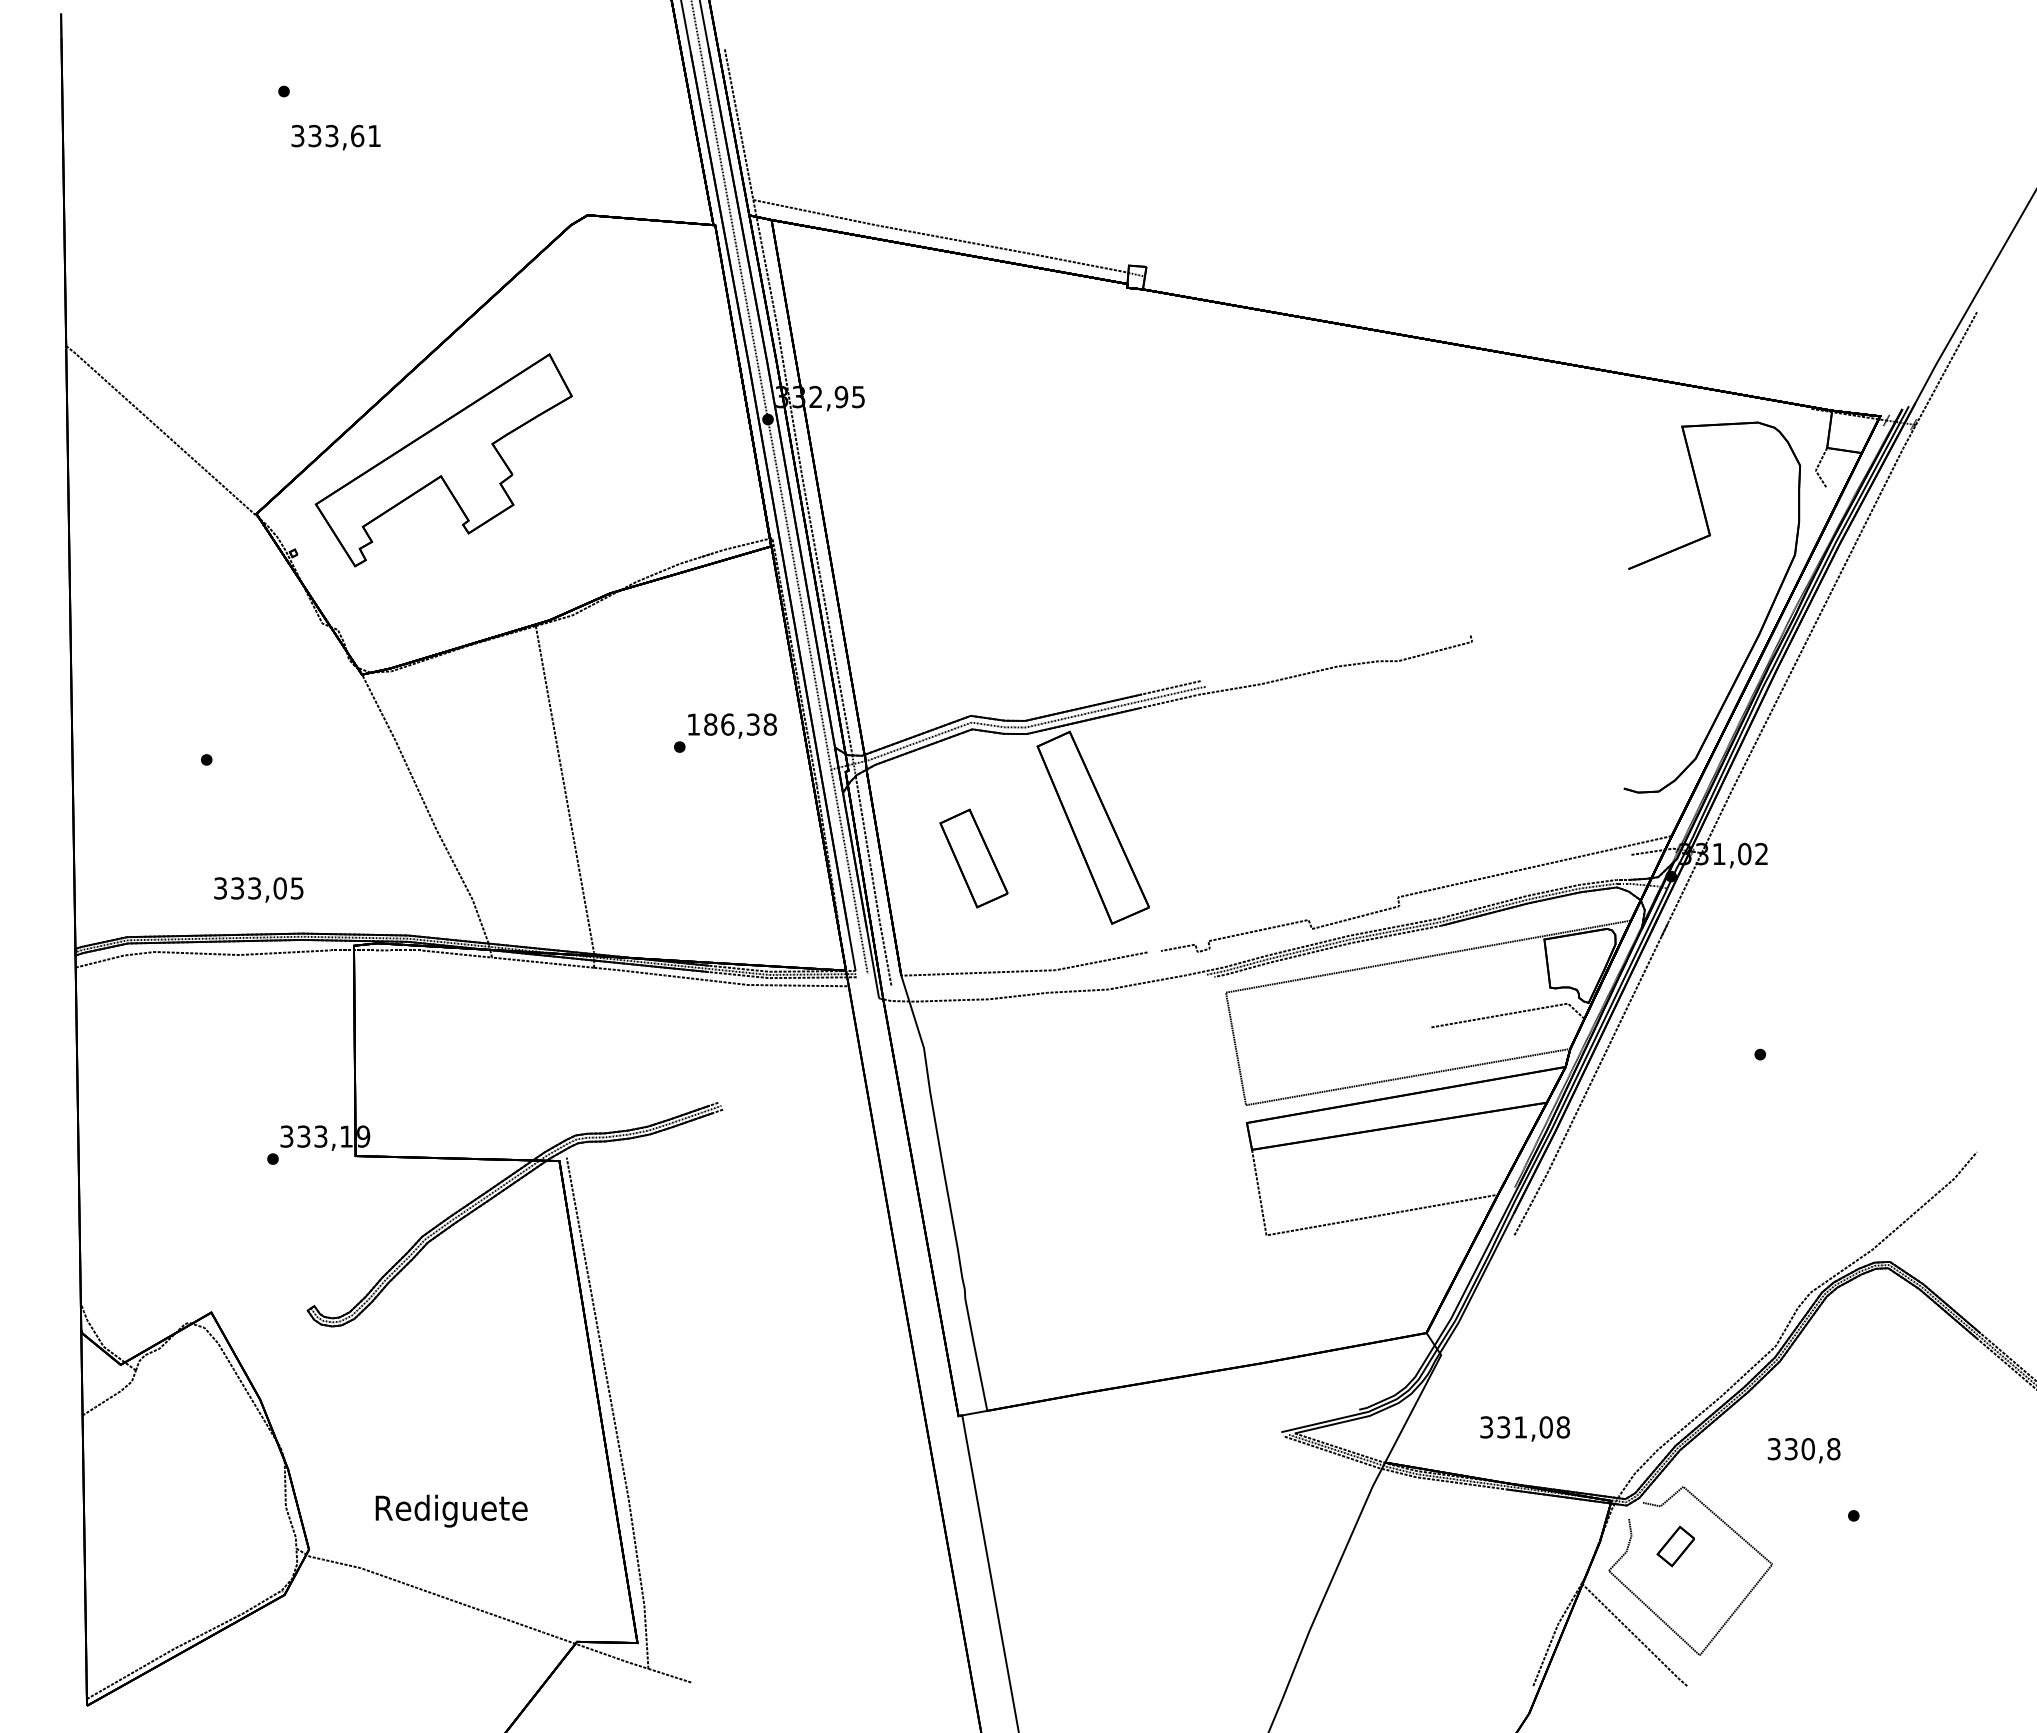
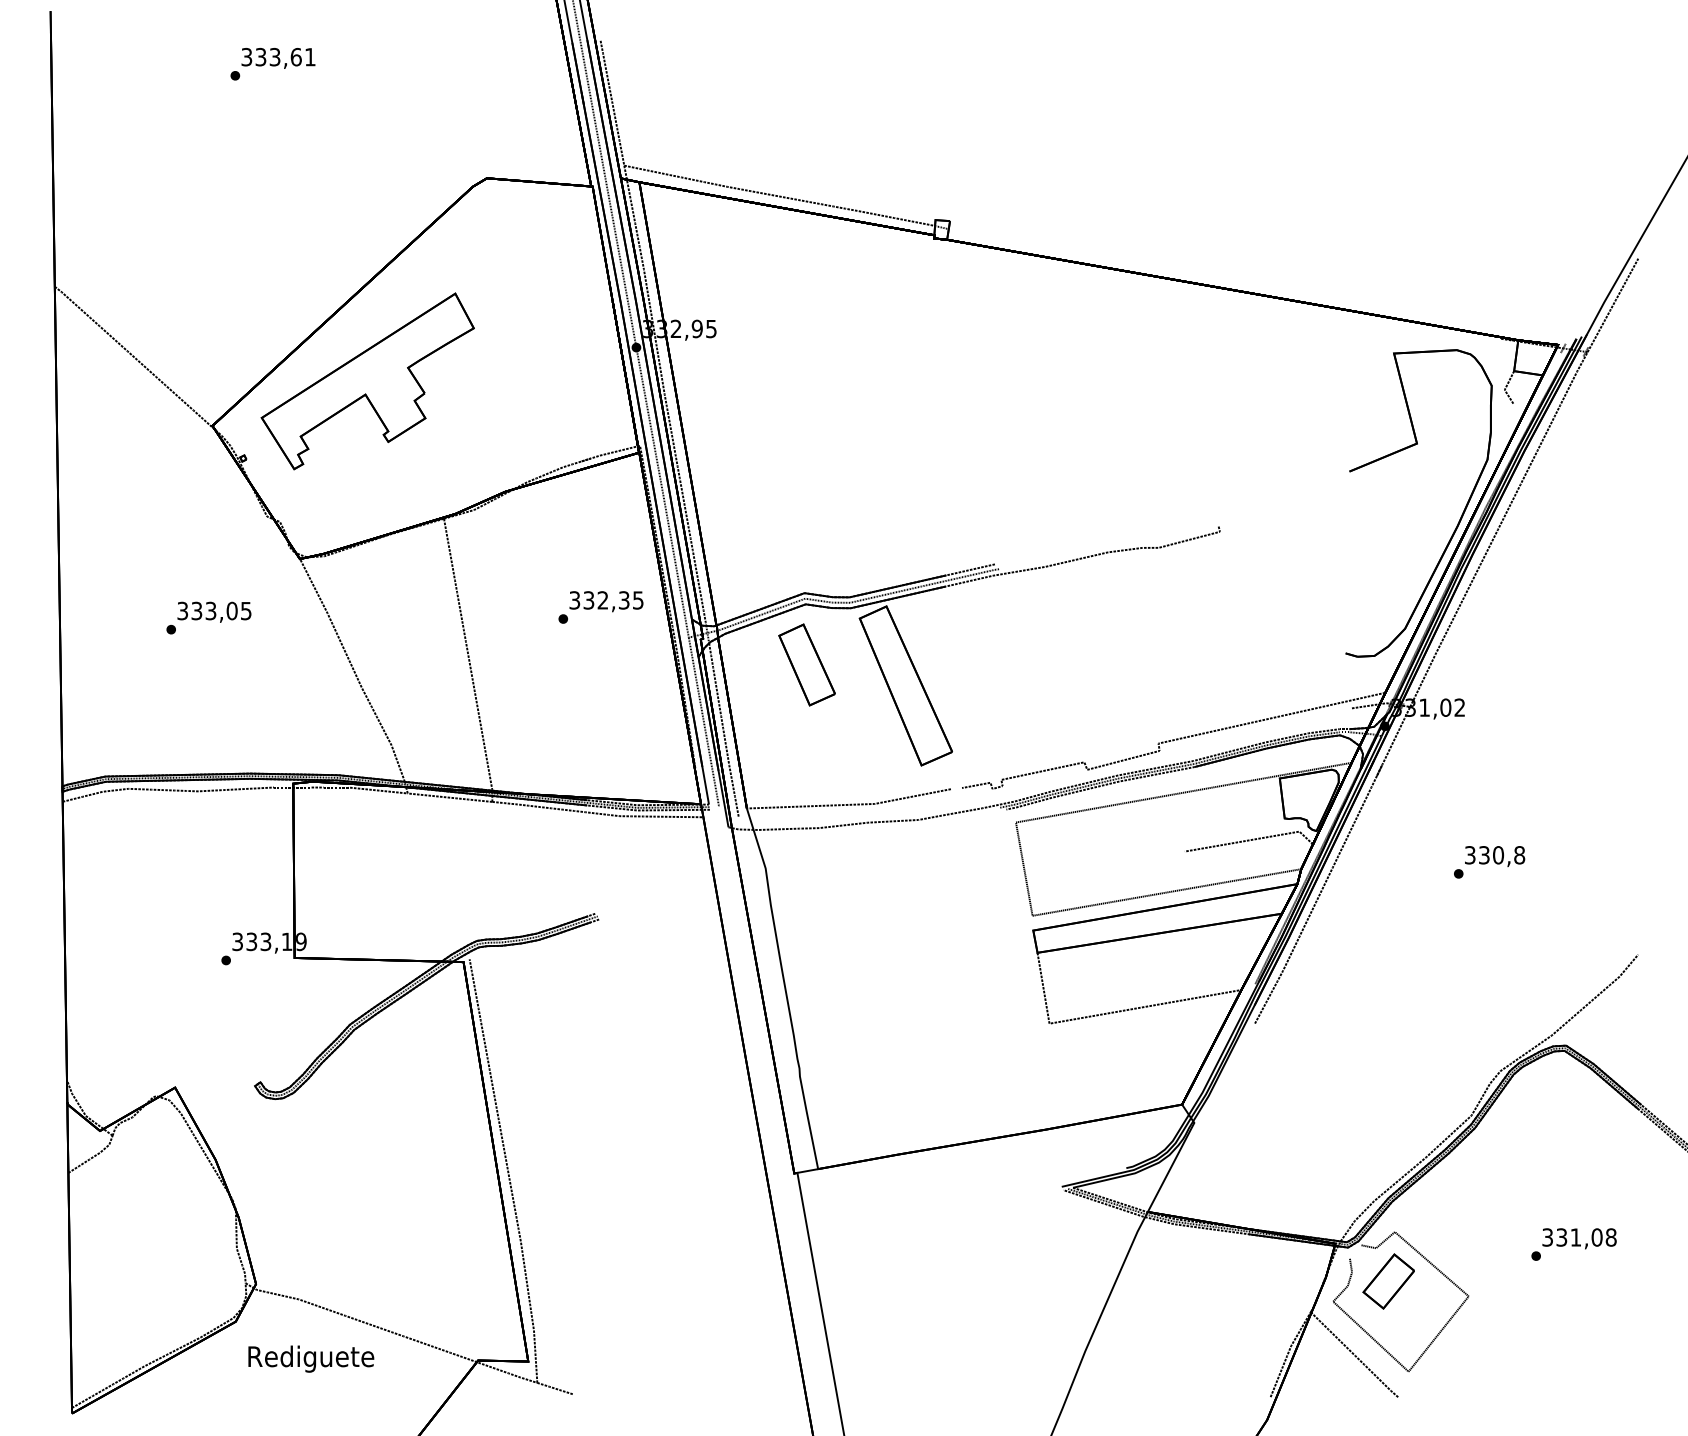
text: (335, 137) -> (277, 58), moved
text: (731, 724) -> (606, 600), 186,38 -> 332,35
part: (973, 858) -> (806, 664), moved
text: (258, 889) -> (214, 611), moved
text: (1524, 1428) -> (1579, 1238), moved
text: (1803, 1450) -> (1494, 856), moved
text: (451, 1510) -> (311, 1358), moved
part: (1675, 1546) -> (1388, 1281), size x1.67

